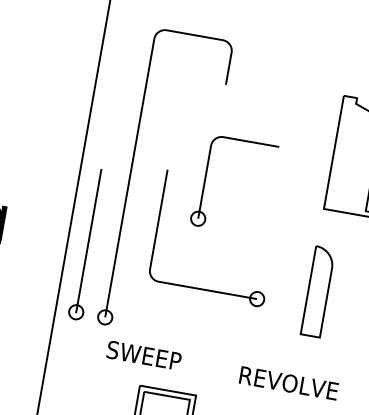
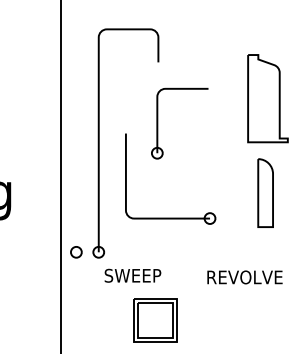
part: (206, 180) -> (158, 123), moved
line: (88, 241) -> (76, 197), removed
part: (318, 291) -> (265, 192), moved

